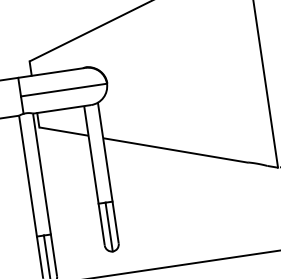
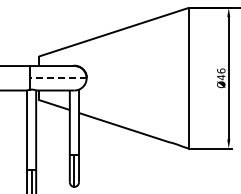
line: (62, 90) -> (57, 78), solid -> dashed

